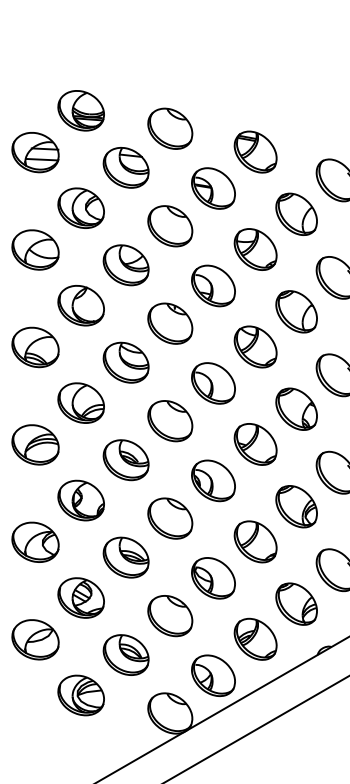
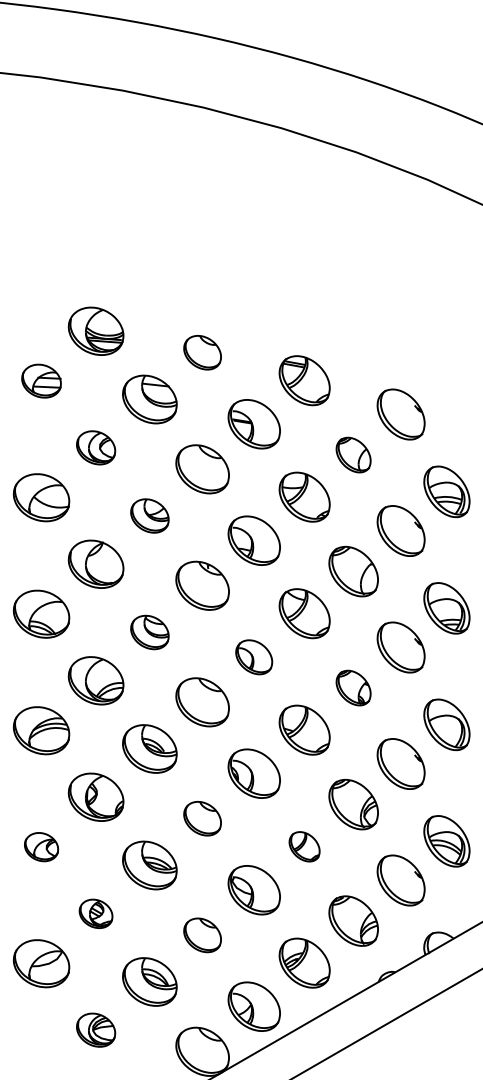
part: (170, 128) -> (202, 352), size x0.7
part: (35, 151) -> (41, 380), size x0.7
part: (80, 207) -> (95, 447), size x0.7
part: (296, 213) -> (353, 454), size x0.7
part: (125, 264) -> (149, 515), size x0.7
part: (125, 362) -> (149, 632), size x0.7
part: (212, 383) -> (253, 657), size x0.7
part: (296, 408) -> (353, 687), size x0.7
part: (170, 518) -> (202, 818), size x0.7
part: (35, 541) -> (41, 846), size x0.6
part: (255, 541) -> (304, 846), size x0.6
part: (80, 597) -> (95, 913), size x0.6
part: (170, 616) -> (202, 935), size x0.7
part: (80, 694) -> (95, 1029), size x0.7

